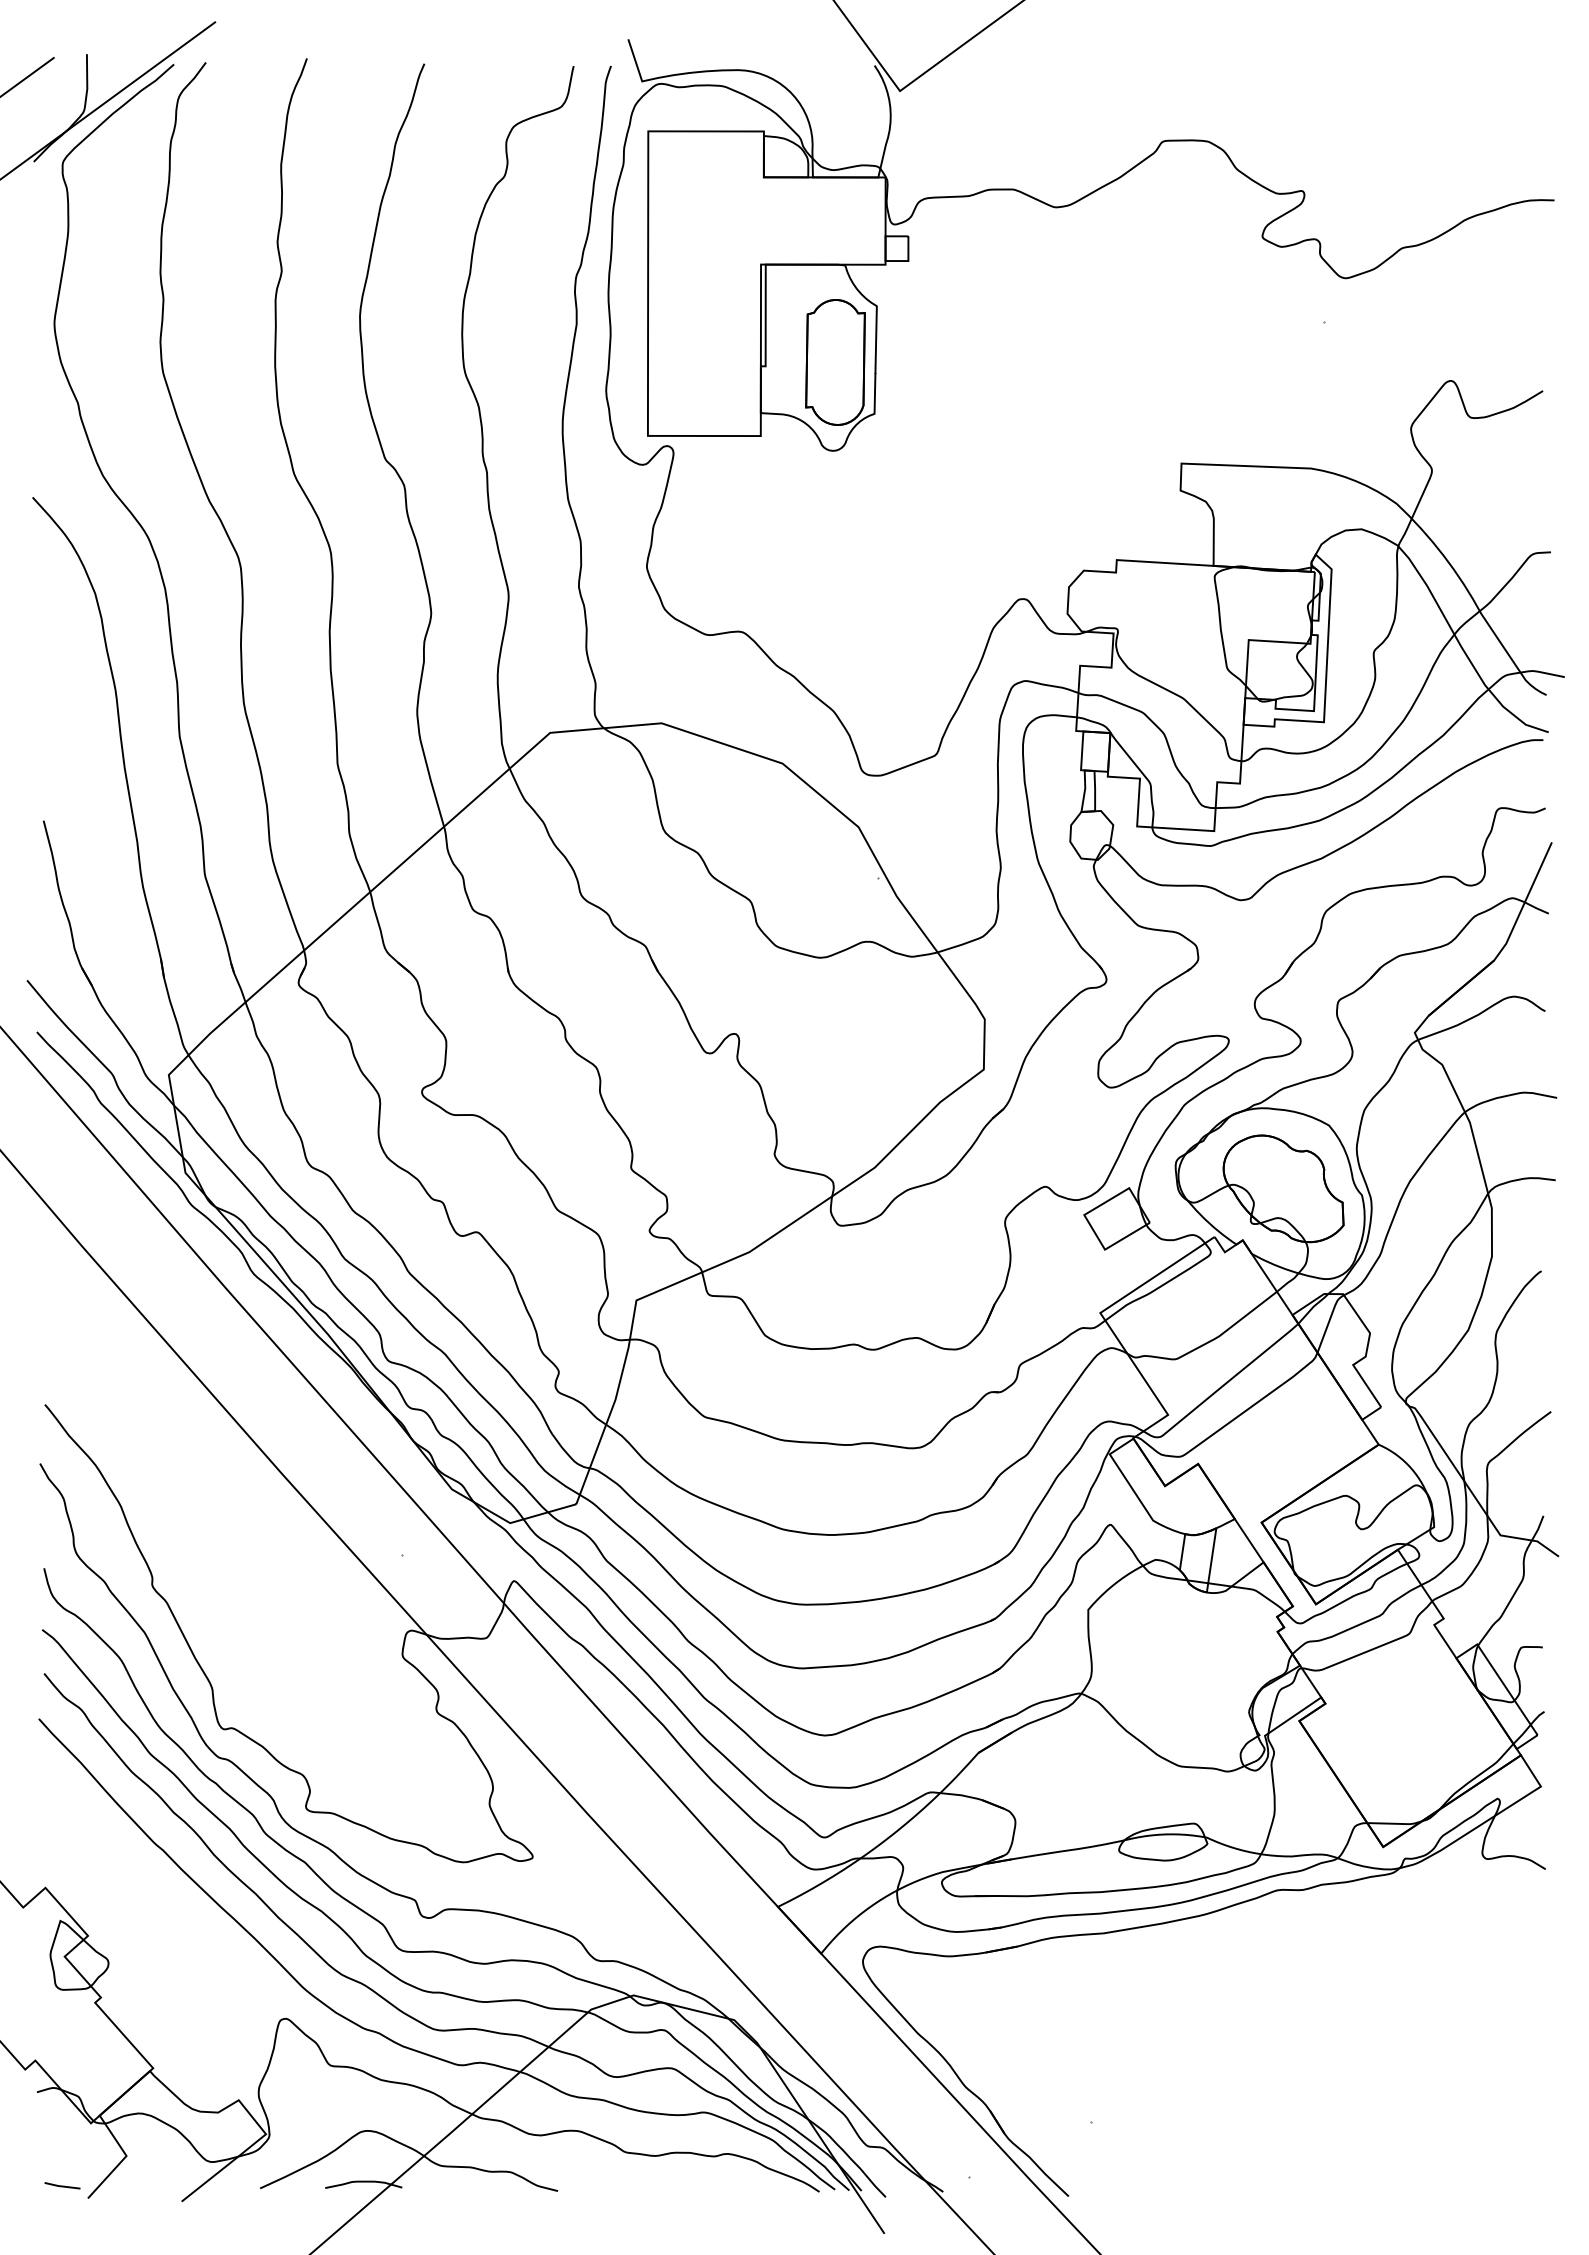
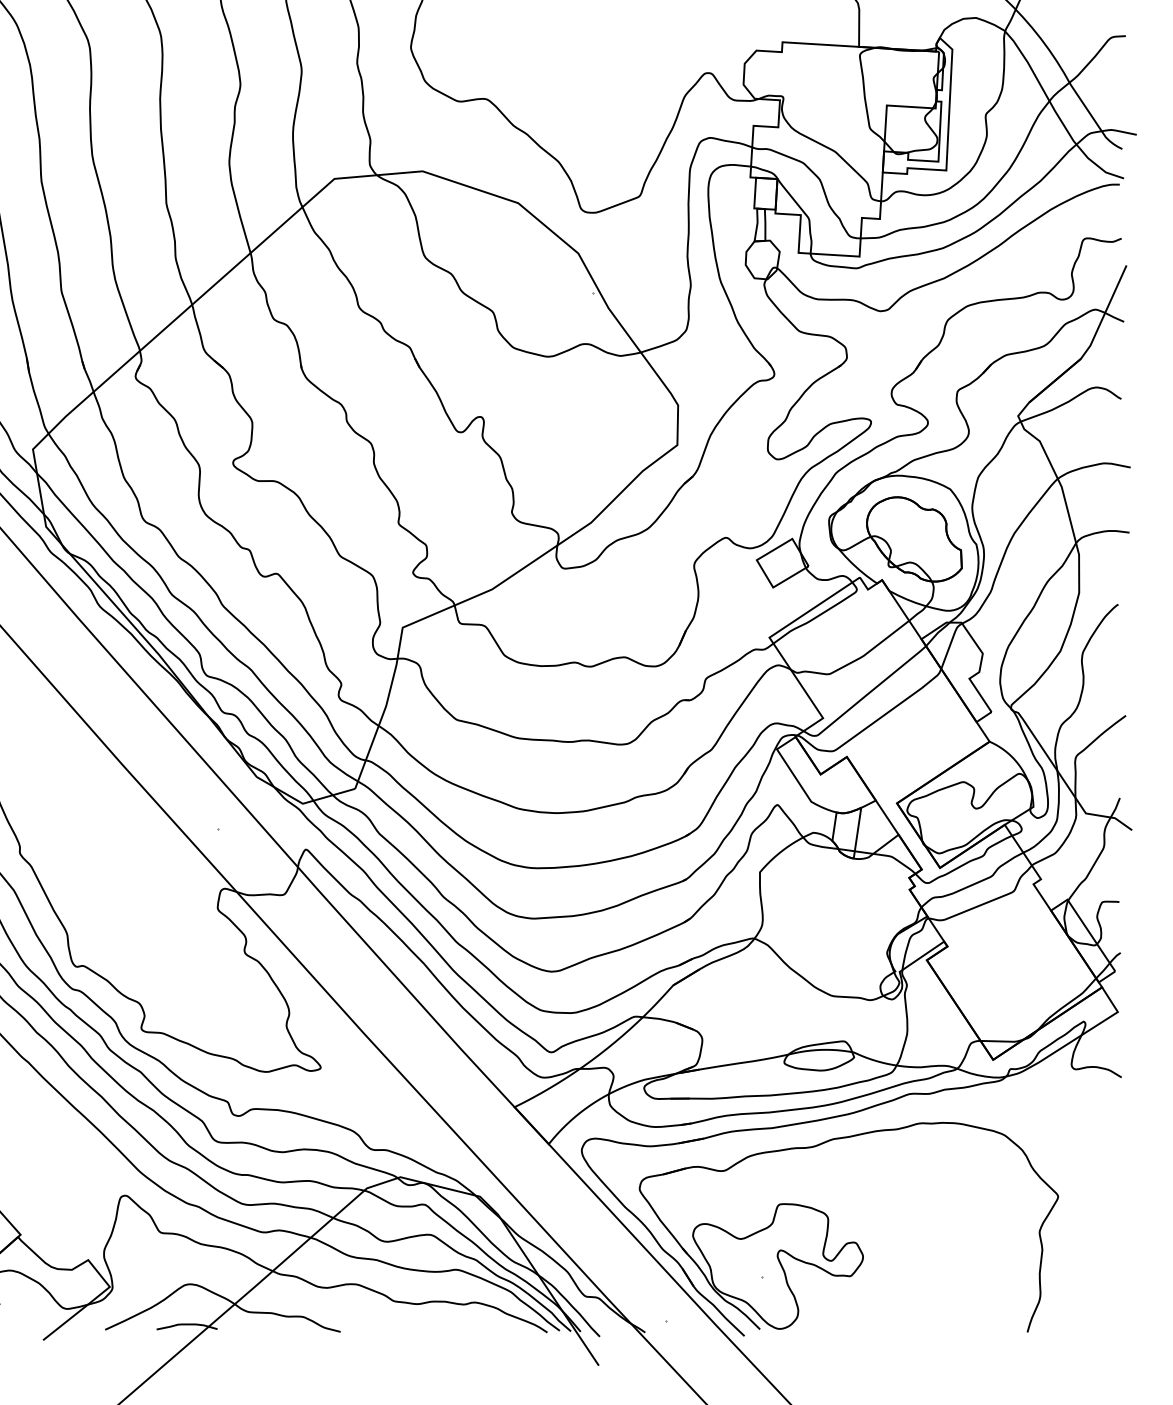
part: (1200, 2077) -> (848, 1242), added

